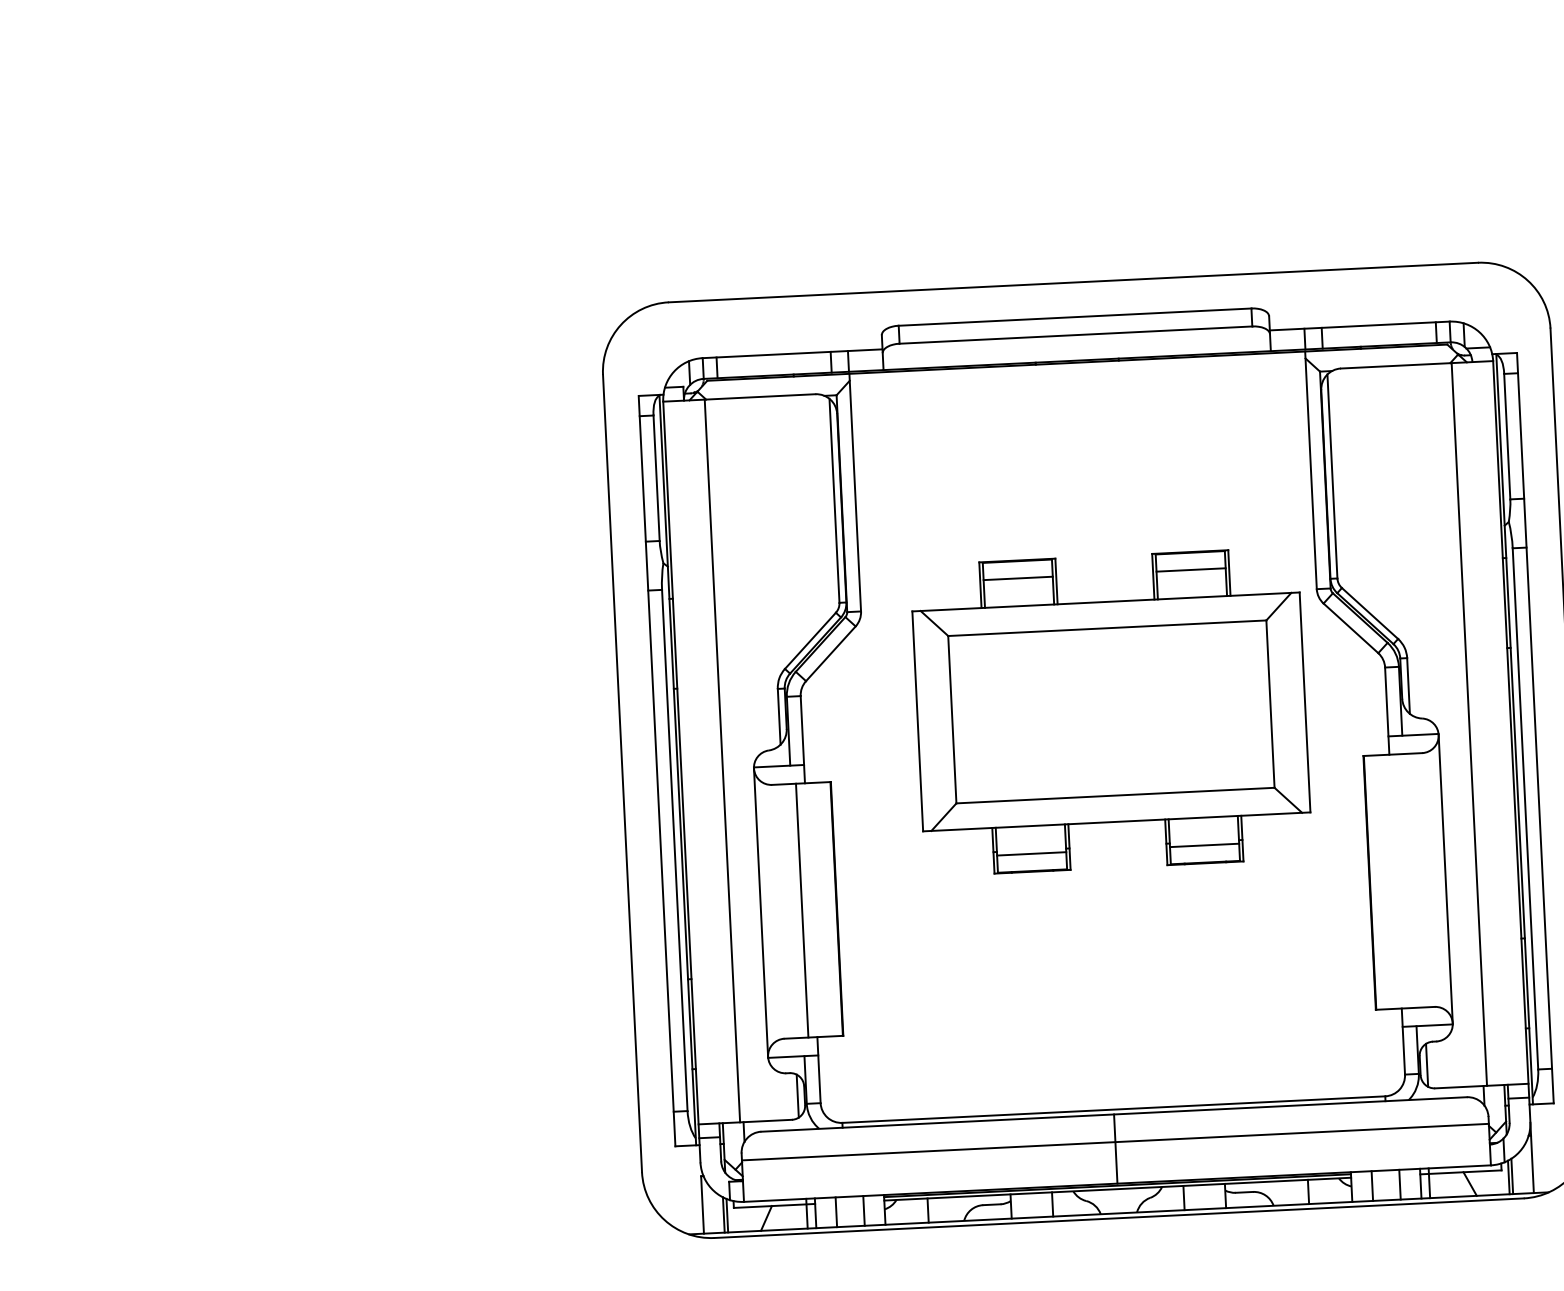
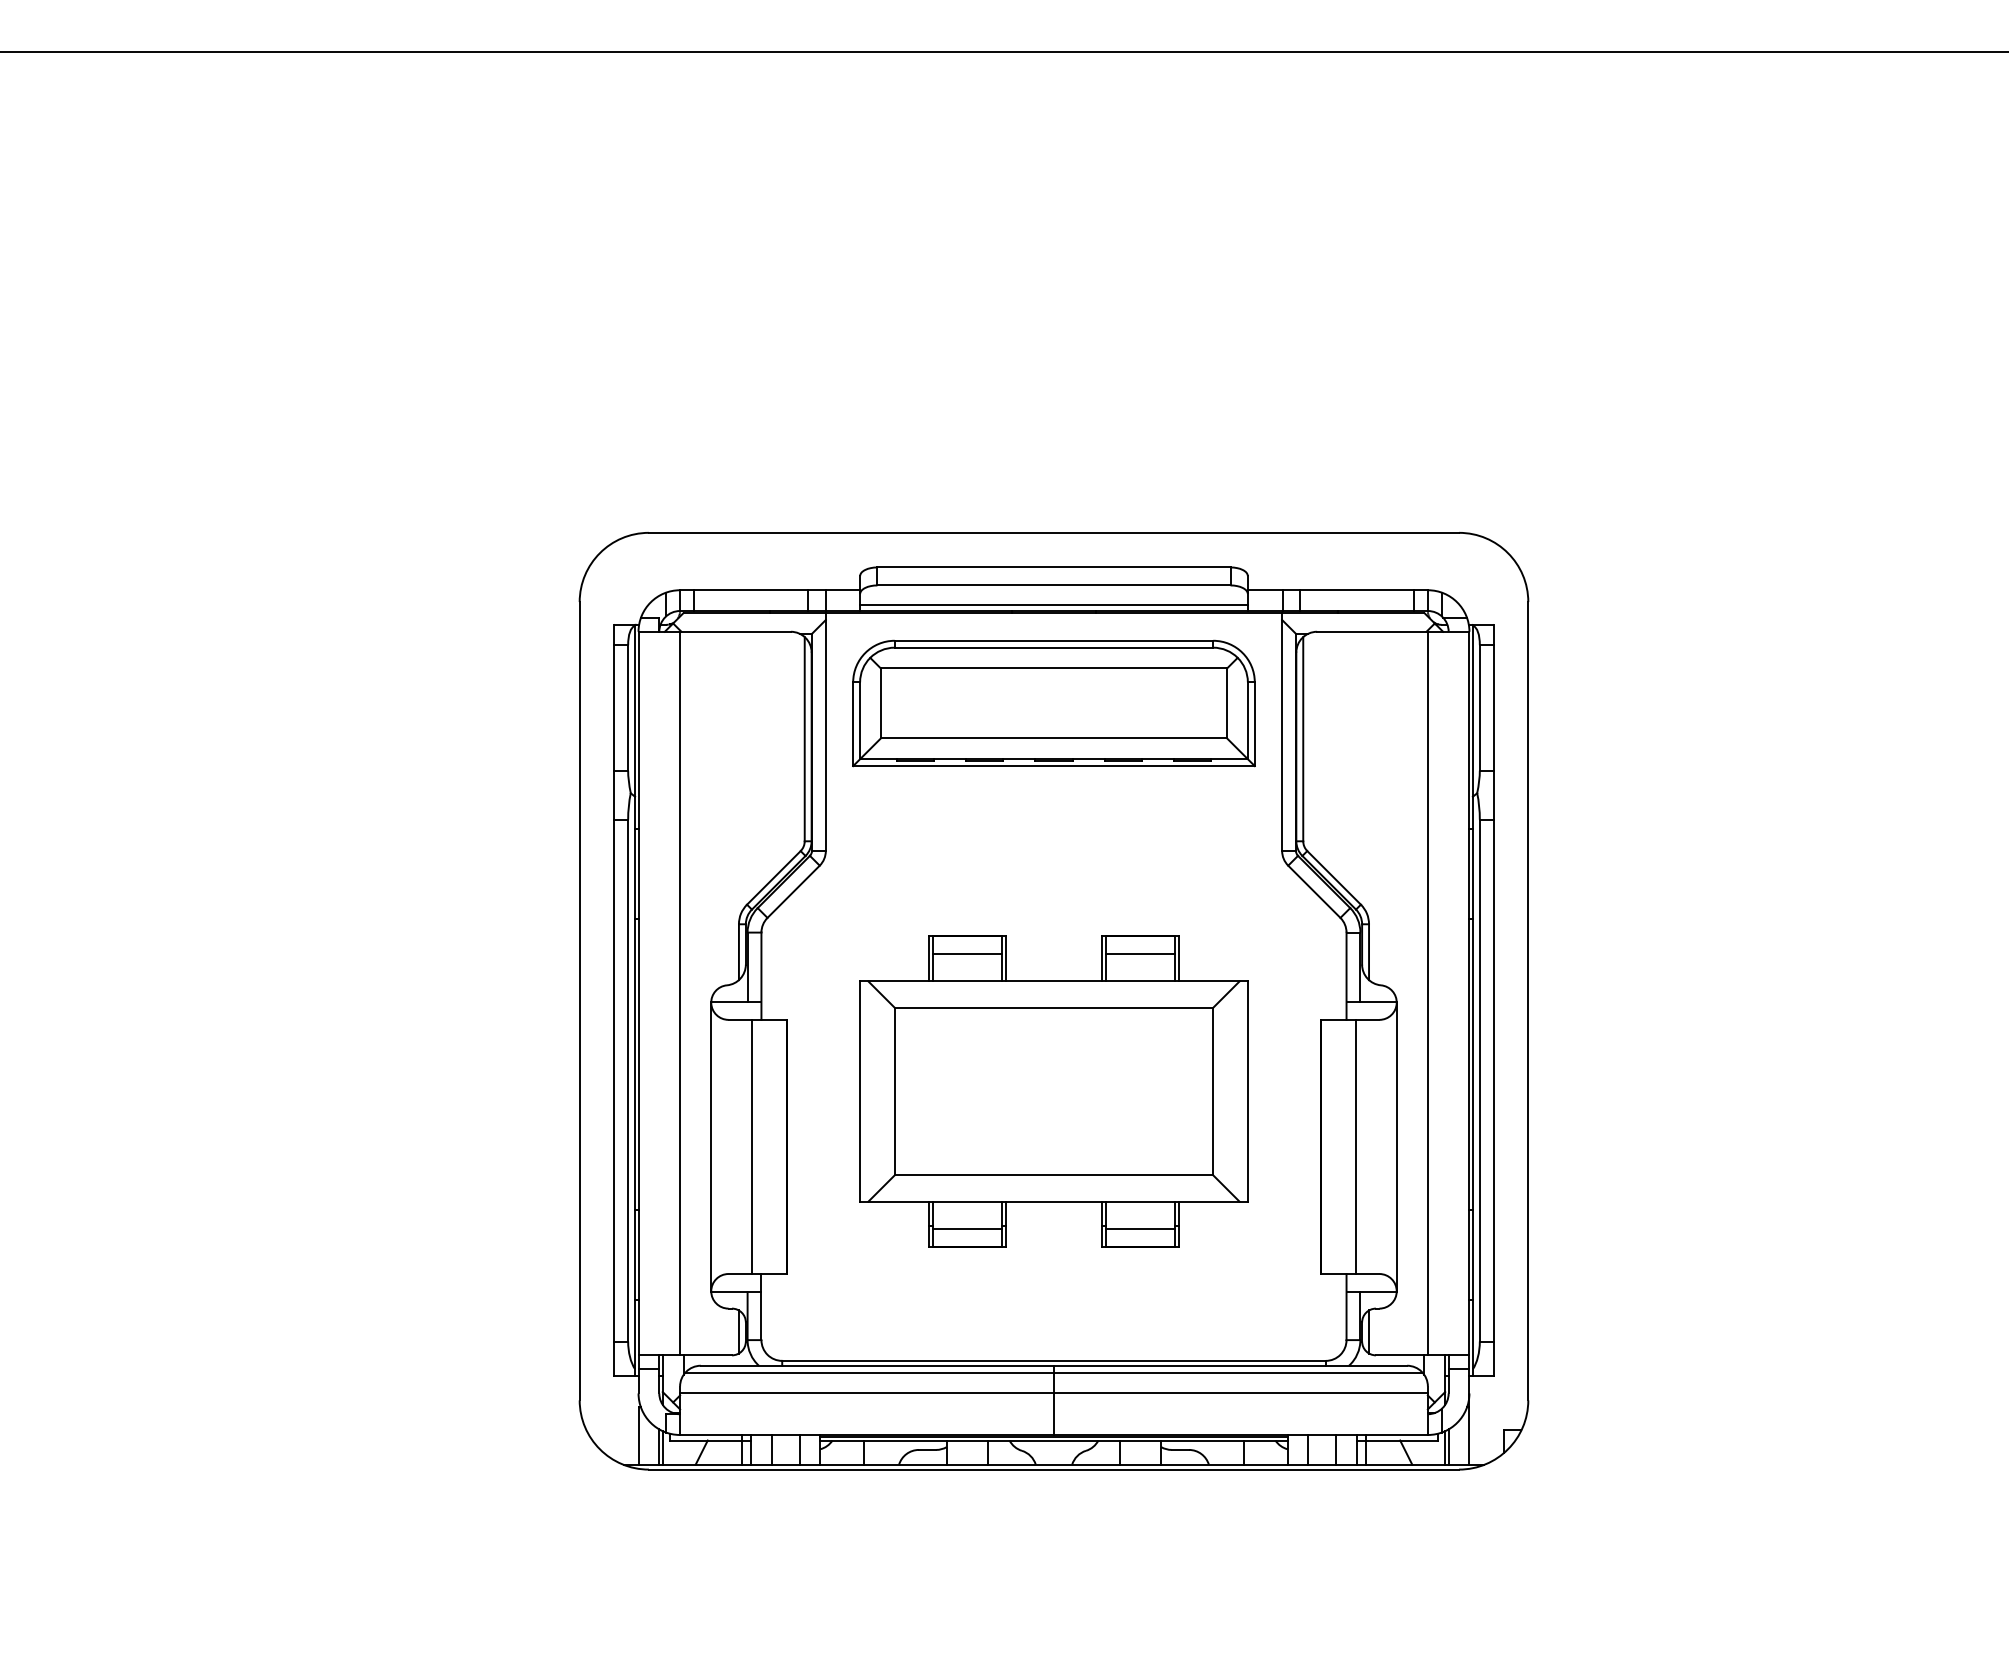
line: (1076, 355) -> (1053, 605), added
part: (1081, 453) -> (1053, 703), added
part: (1110, 711) -> (1053, 1091), moved
line: (1404, 880) -> (1355, 1146), added
line: (1113, 1121) -> (1053, 1372), added

